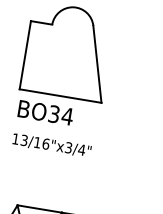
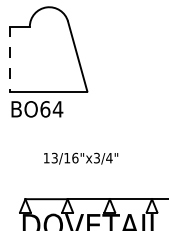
line: (25, 55) -> (9, 59), solid -> dashed
text: (54, 114) -> (45, 109), BO34 -> BO64
text: (52, 145) -> (81, 158), moved

